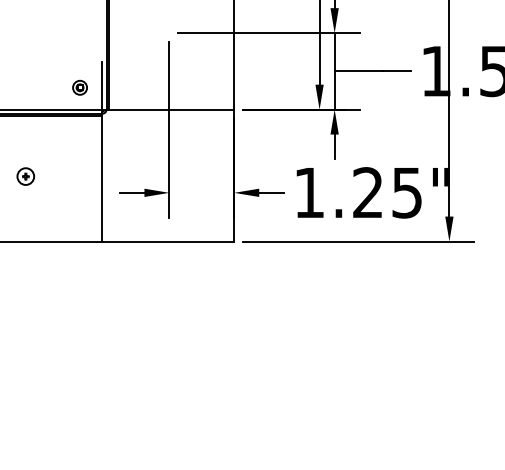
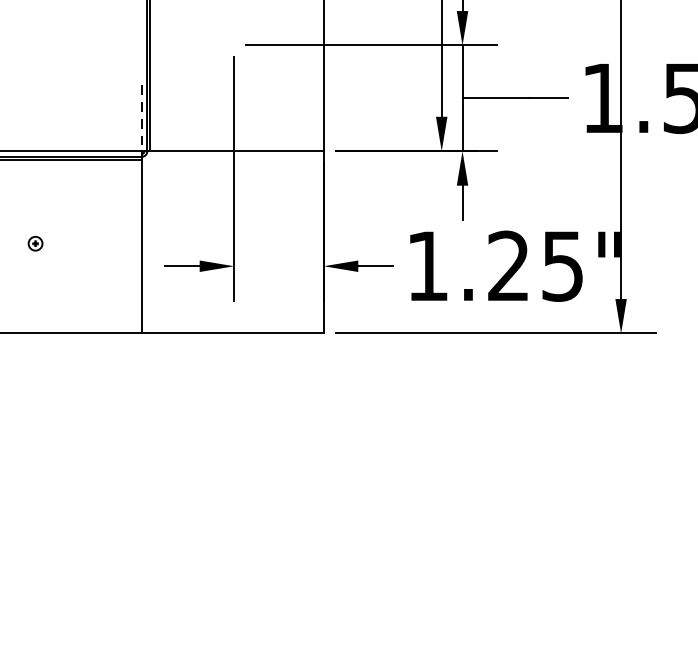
line: (102, 85) -> (141, 117), solid -> dashed
part: (79, 87) -> (109, 120), removed
part: (25, 176) -> (35, 243), size x0.6

